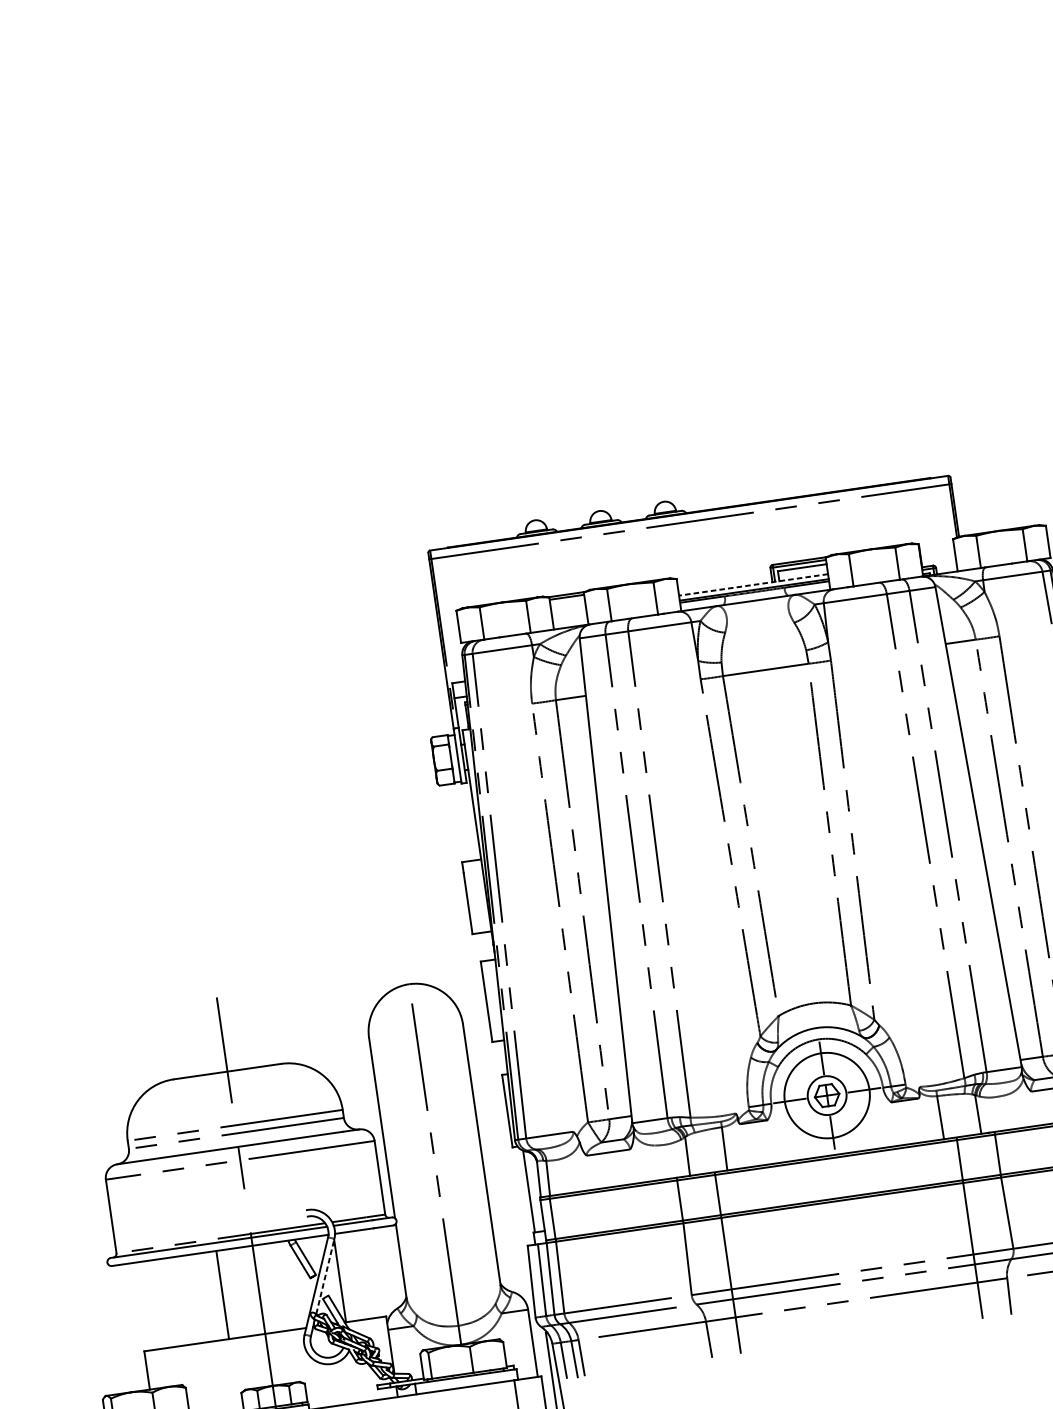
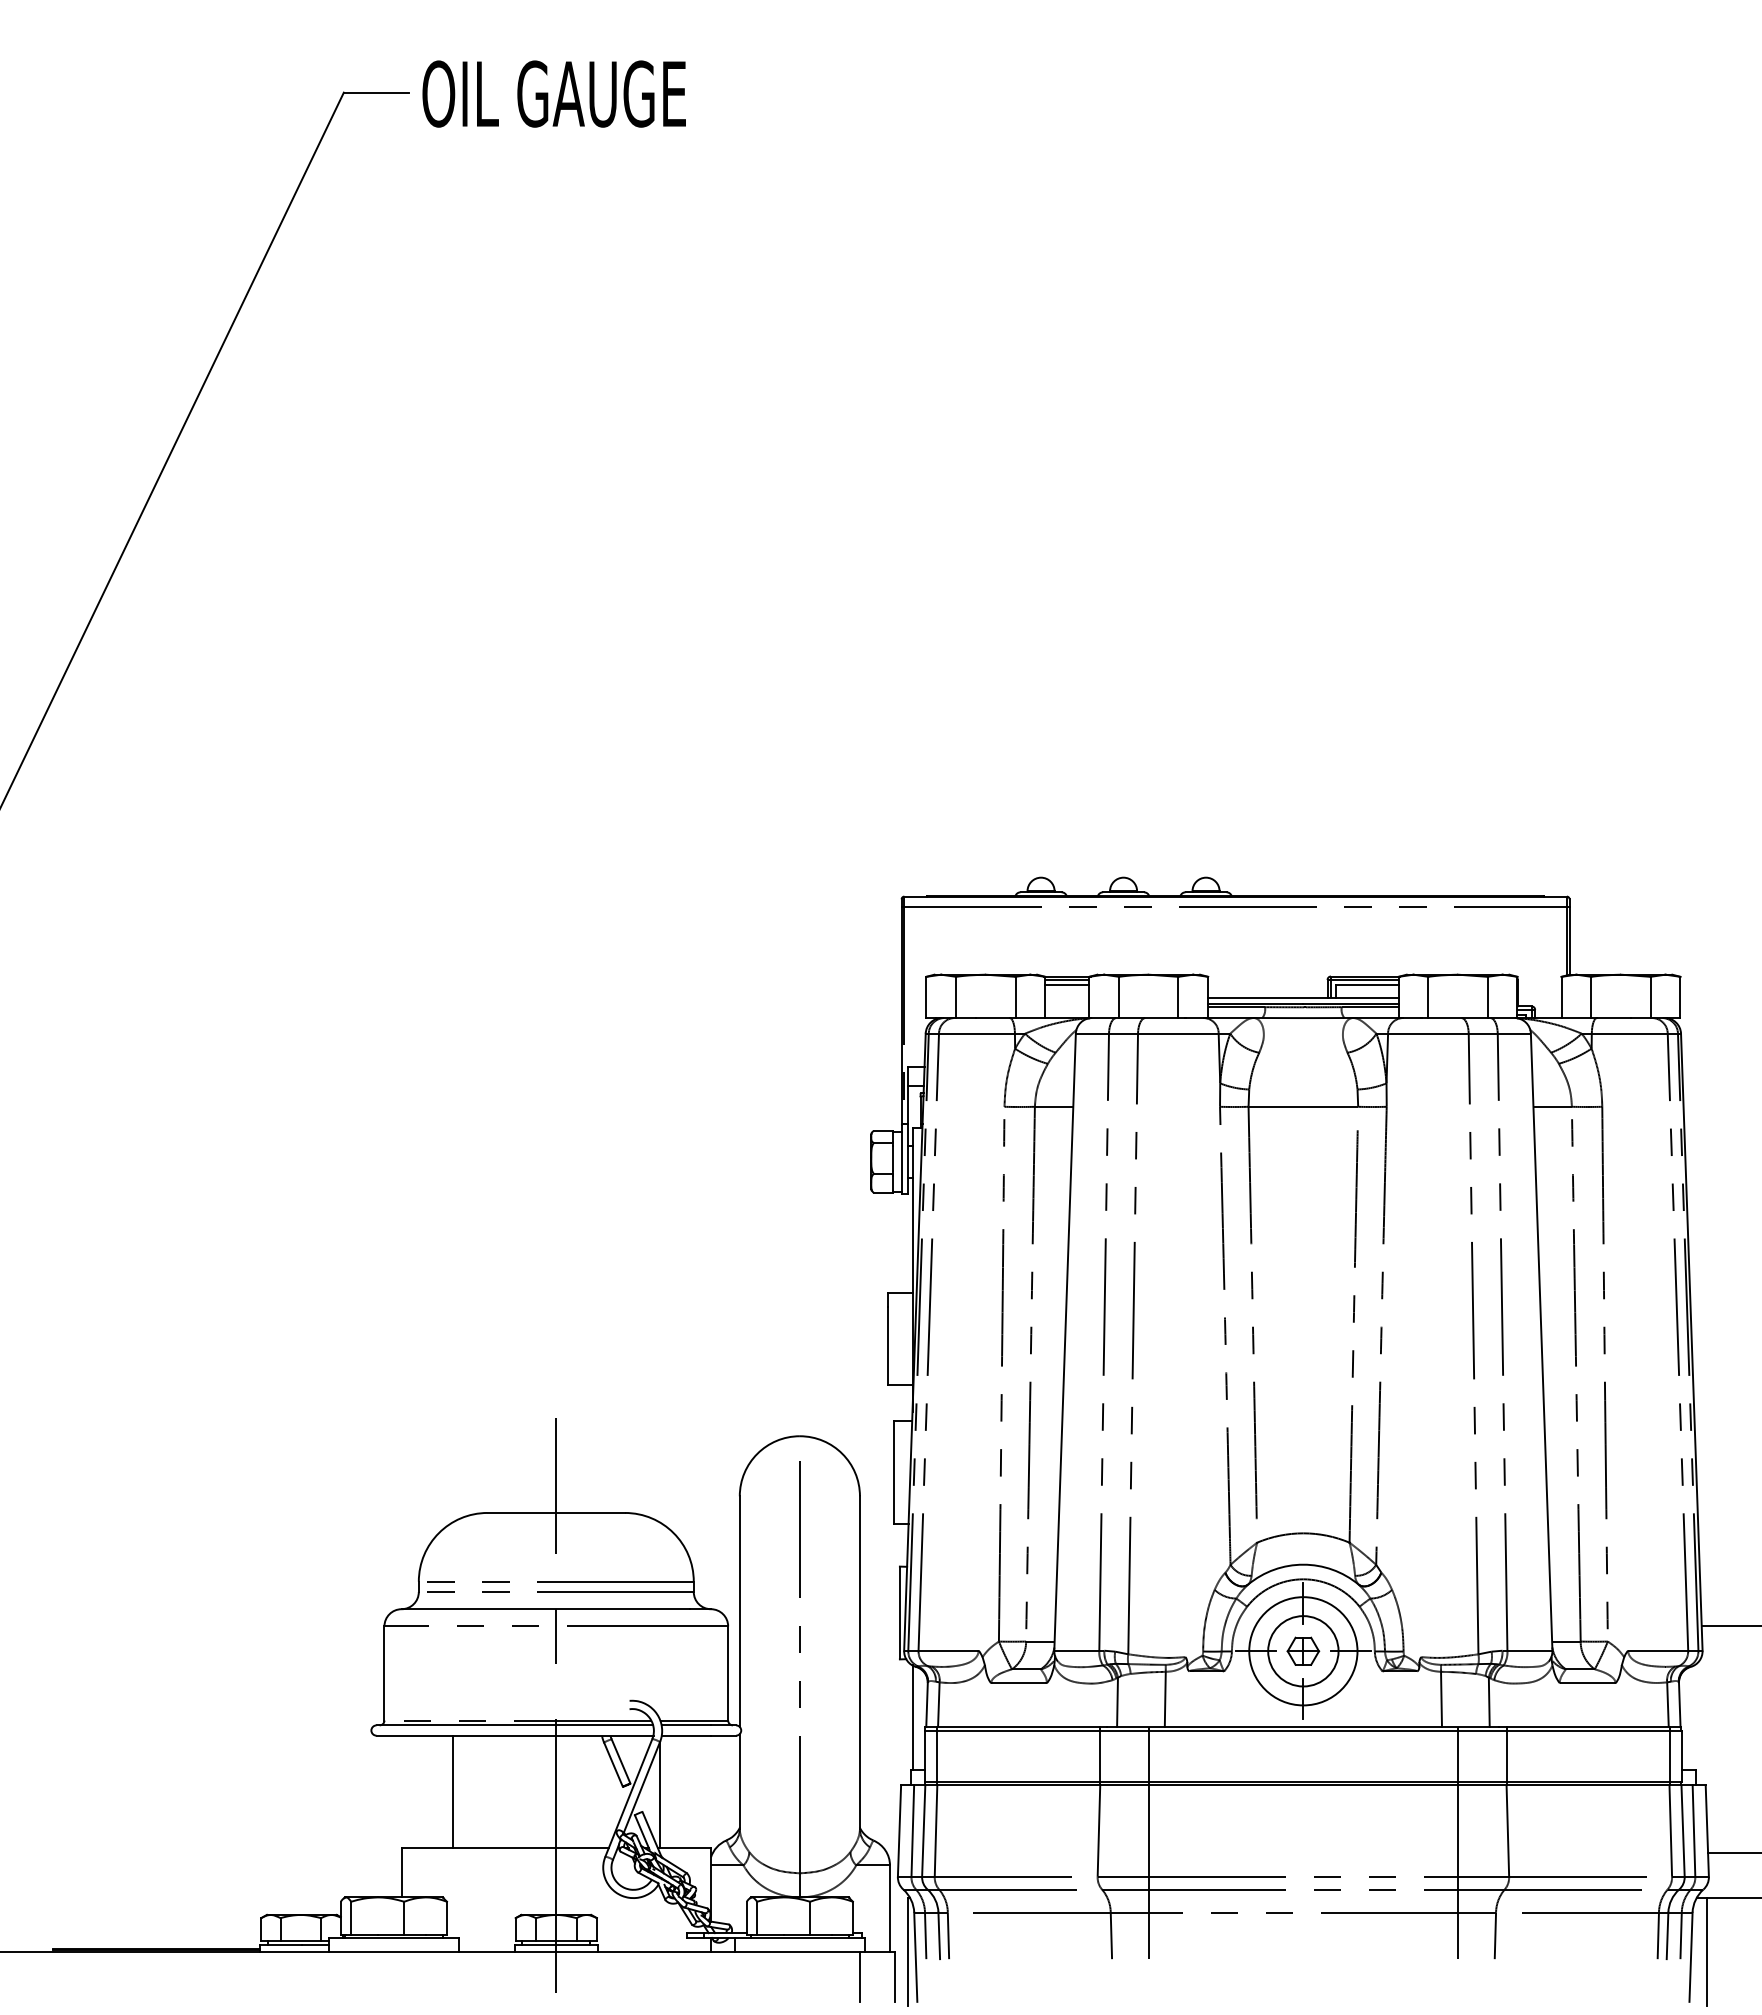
line: (752, 585) -> (1302, 998), dashed -> solid
line: (567, 601) -> (1067, 985), added
circle: (827, 1095) -> (1303, 1651), size x1.43
line: (325, 1276) -> (641, 1787), dashed -> solid
line: (222, 1294) -> (452, 1791), moved

